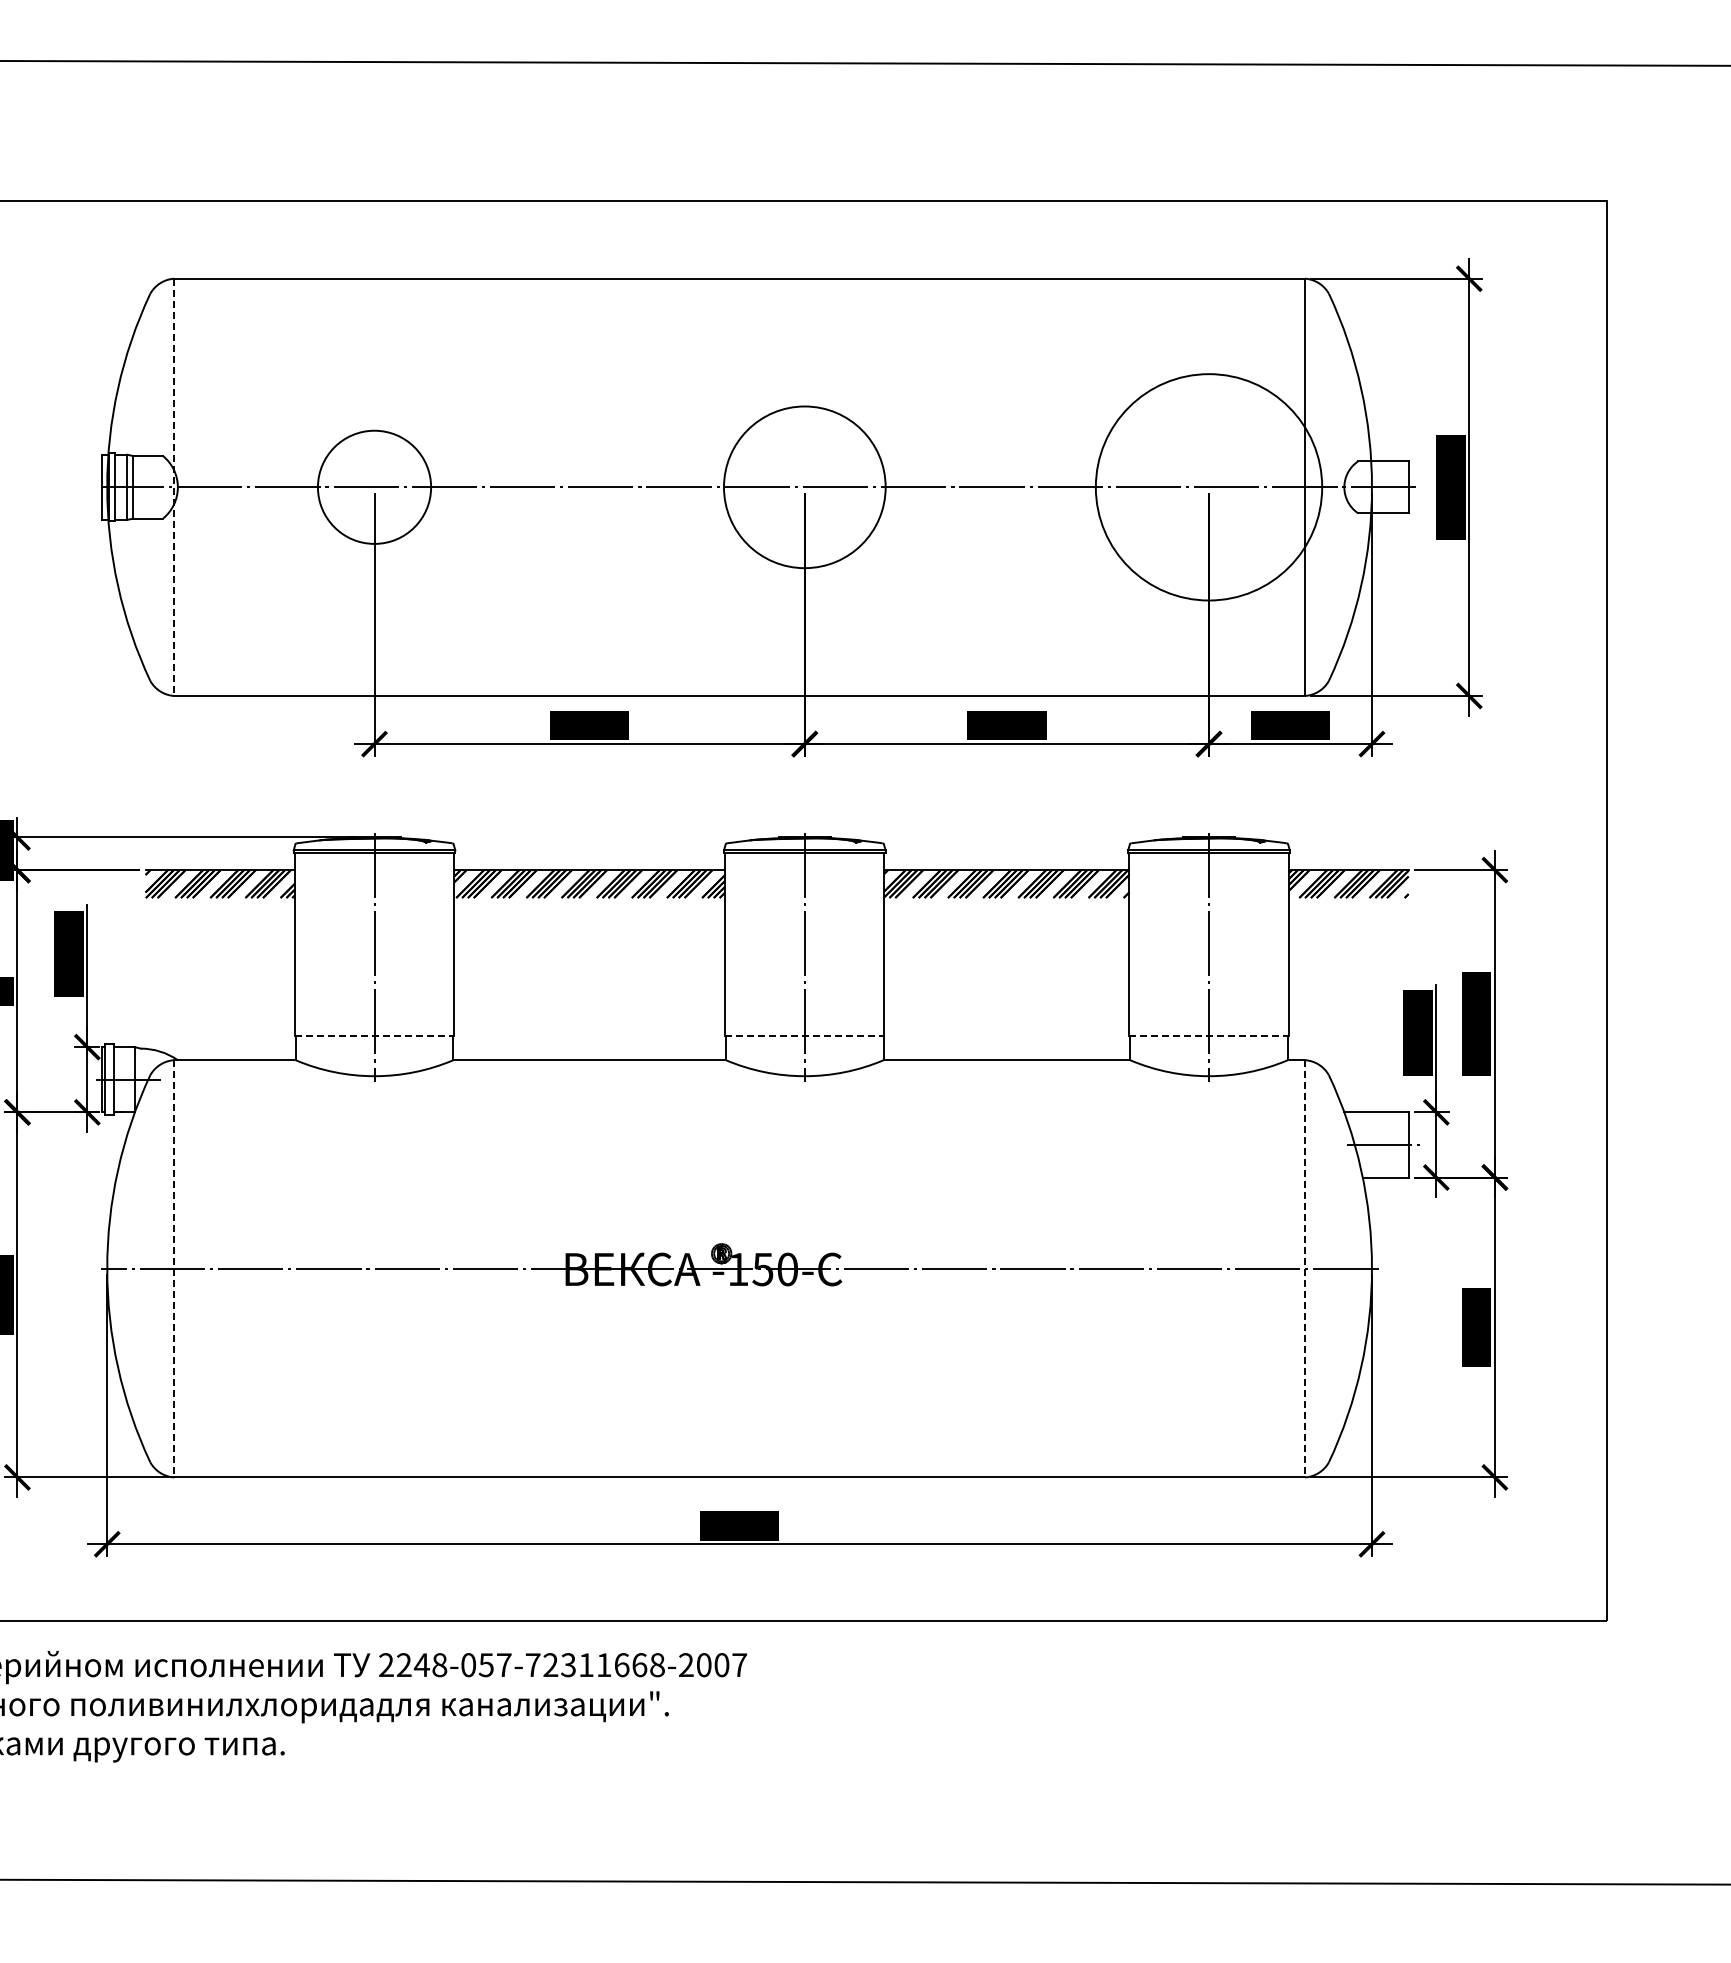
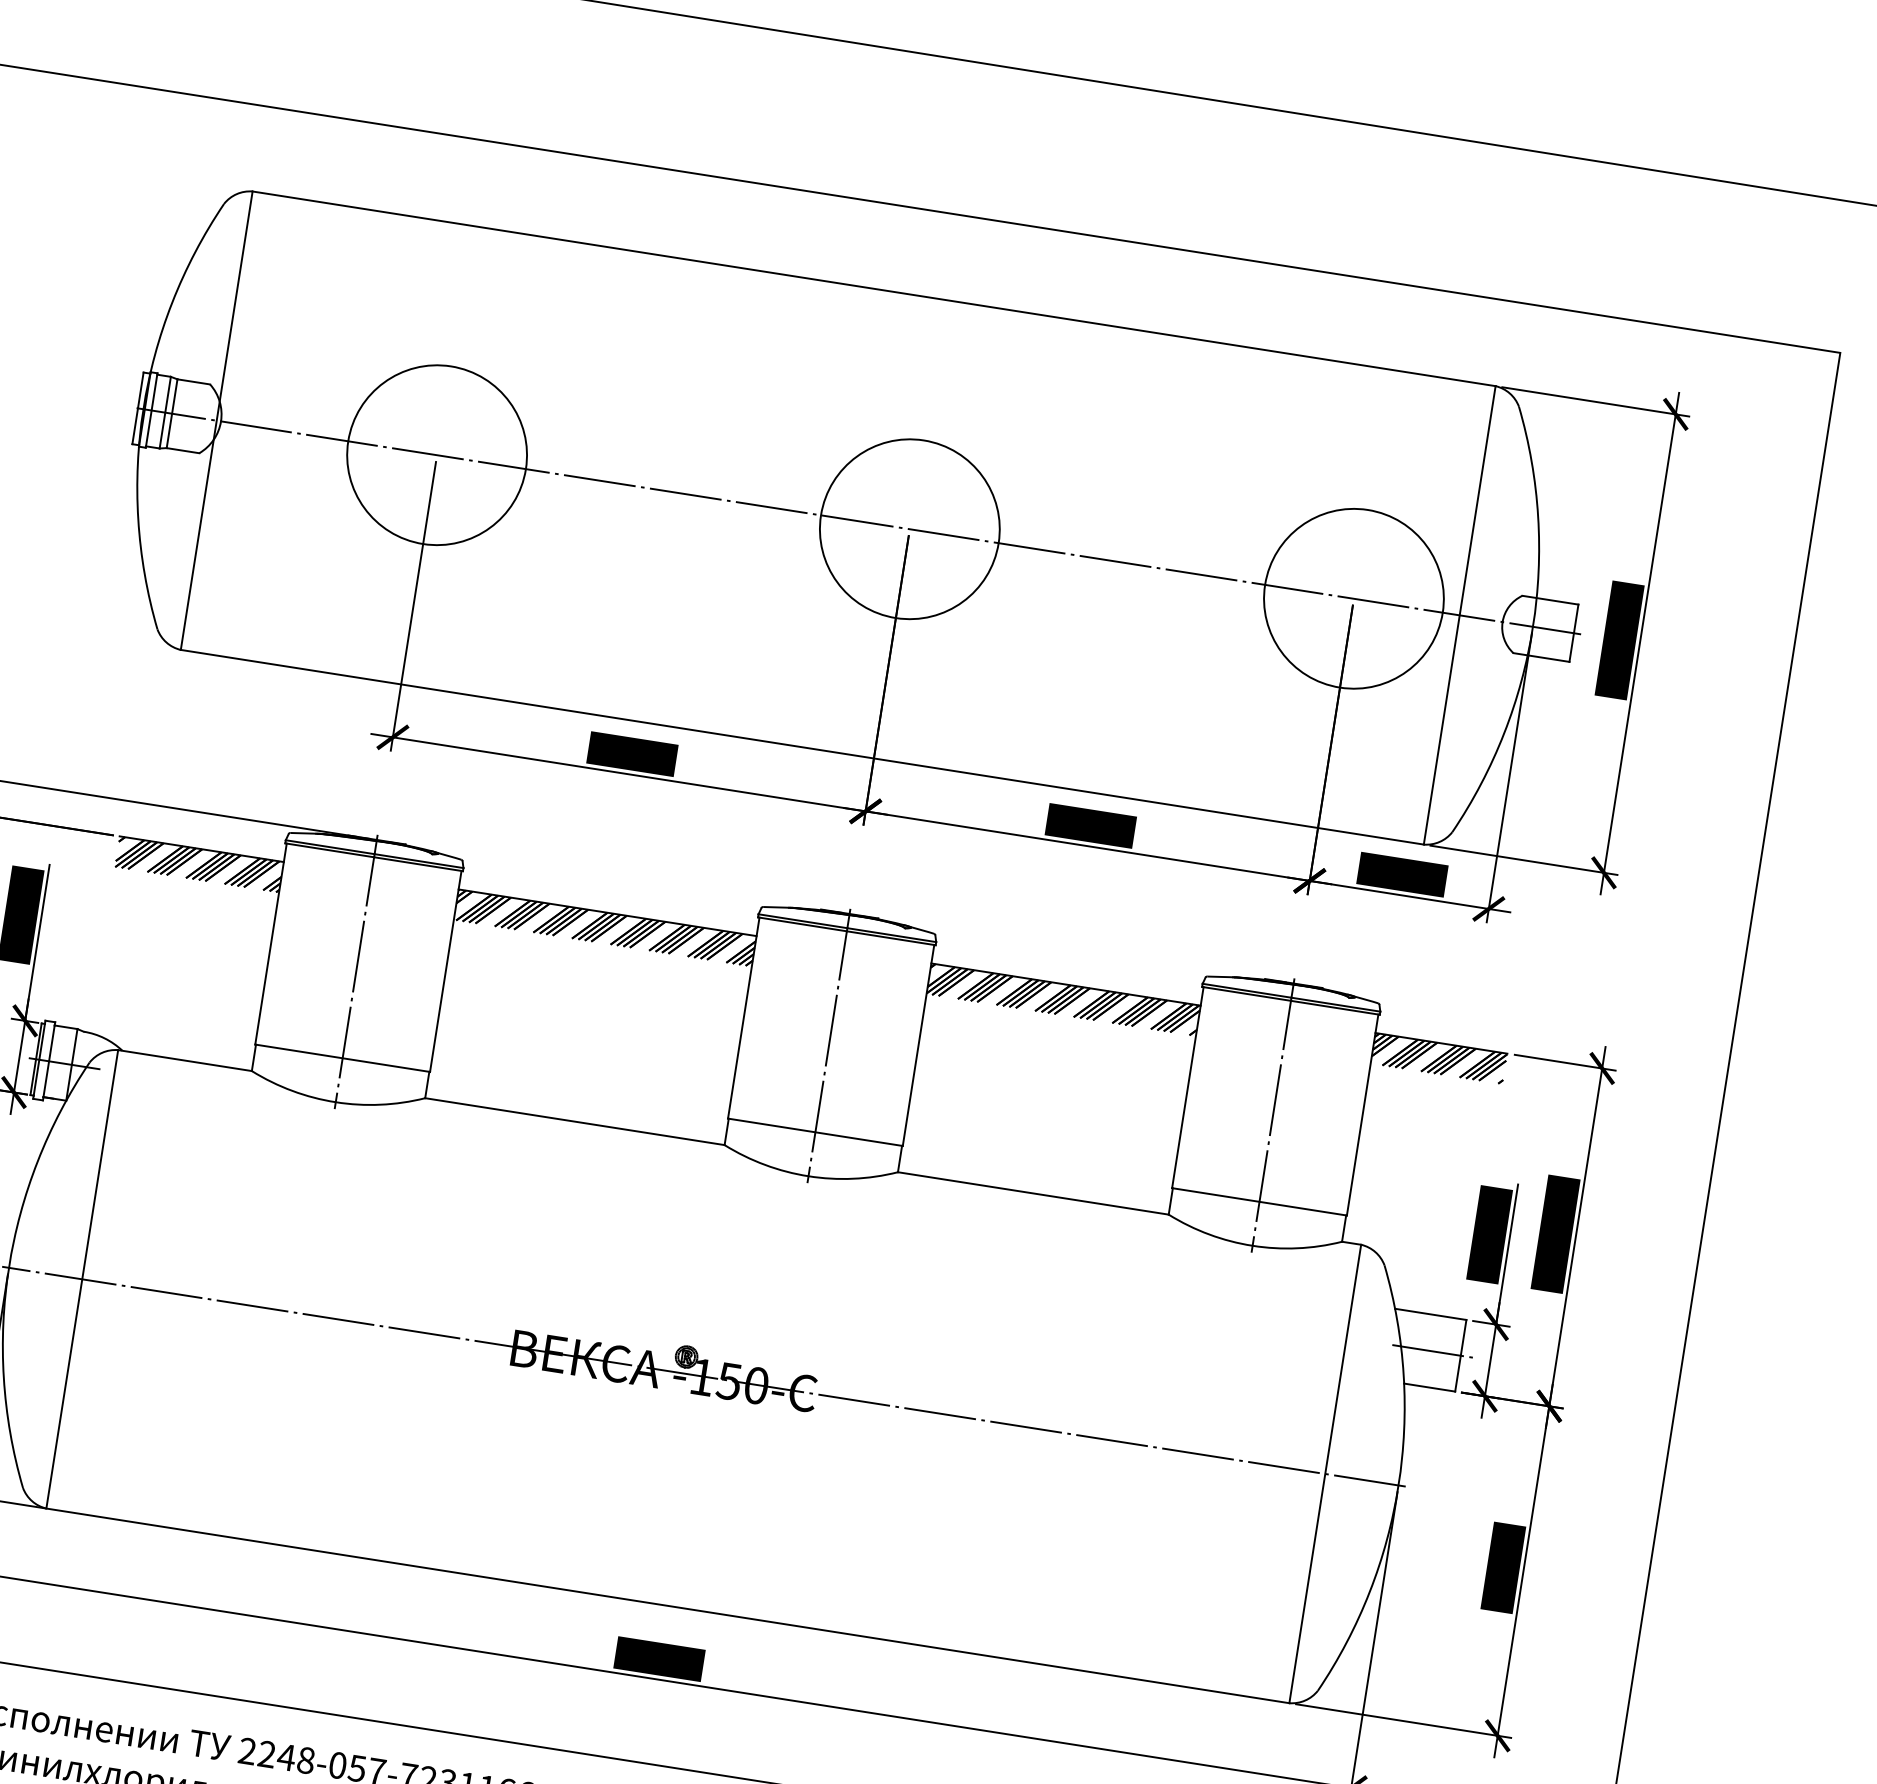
line: (173, 487) -> (216, 420), dashed -> solid
circle: (374, 487) -> (437, 455), size x1.43
circle: (1208, 487) -> (1353, 598), size x0.71
line: (374, 1036) -> (342, 1058), dashed -> solid
line: (804, 1036) -> (815, 1132), dashed -> solid
line: (1209, 1036) -> (1259, 1202), dashed -> solid
line: (173, 1268) -> (81, 1278), dashed -> solid
line: (1305, 1268) -> (1325, 1473), dashed -> solid

